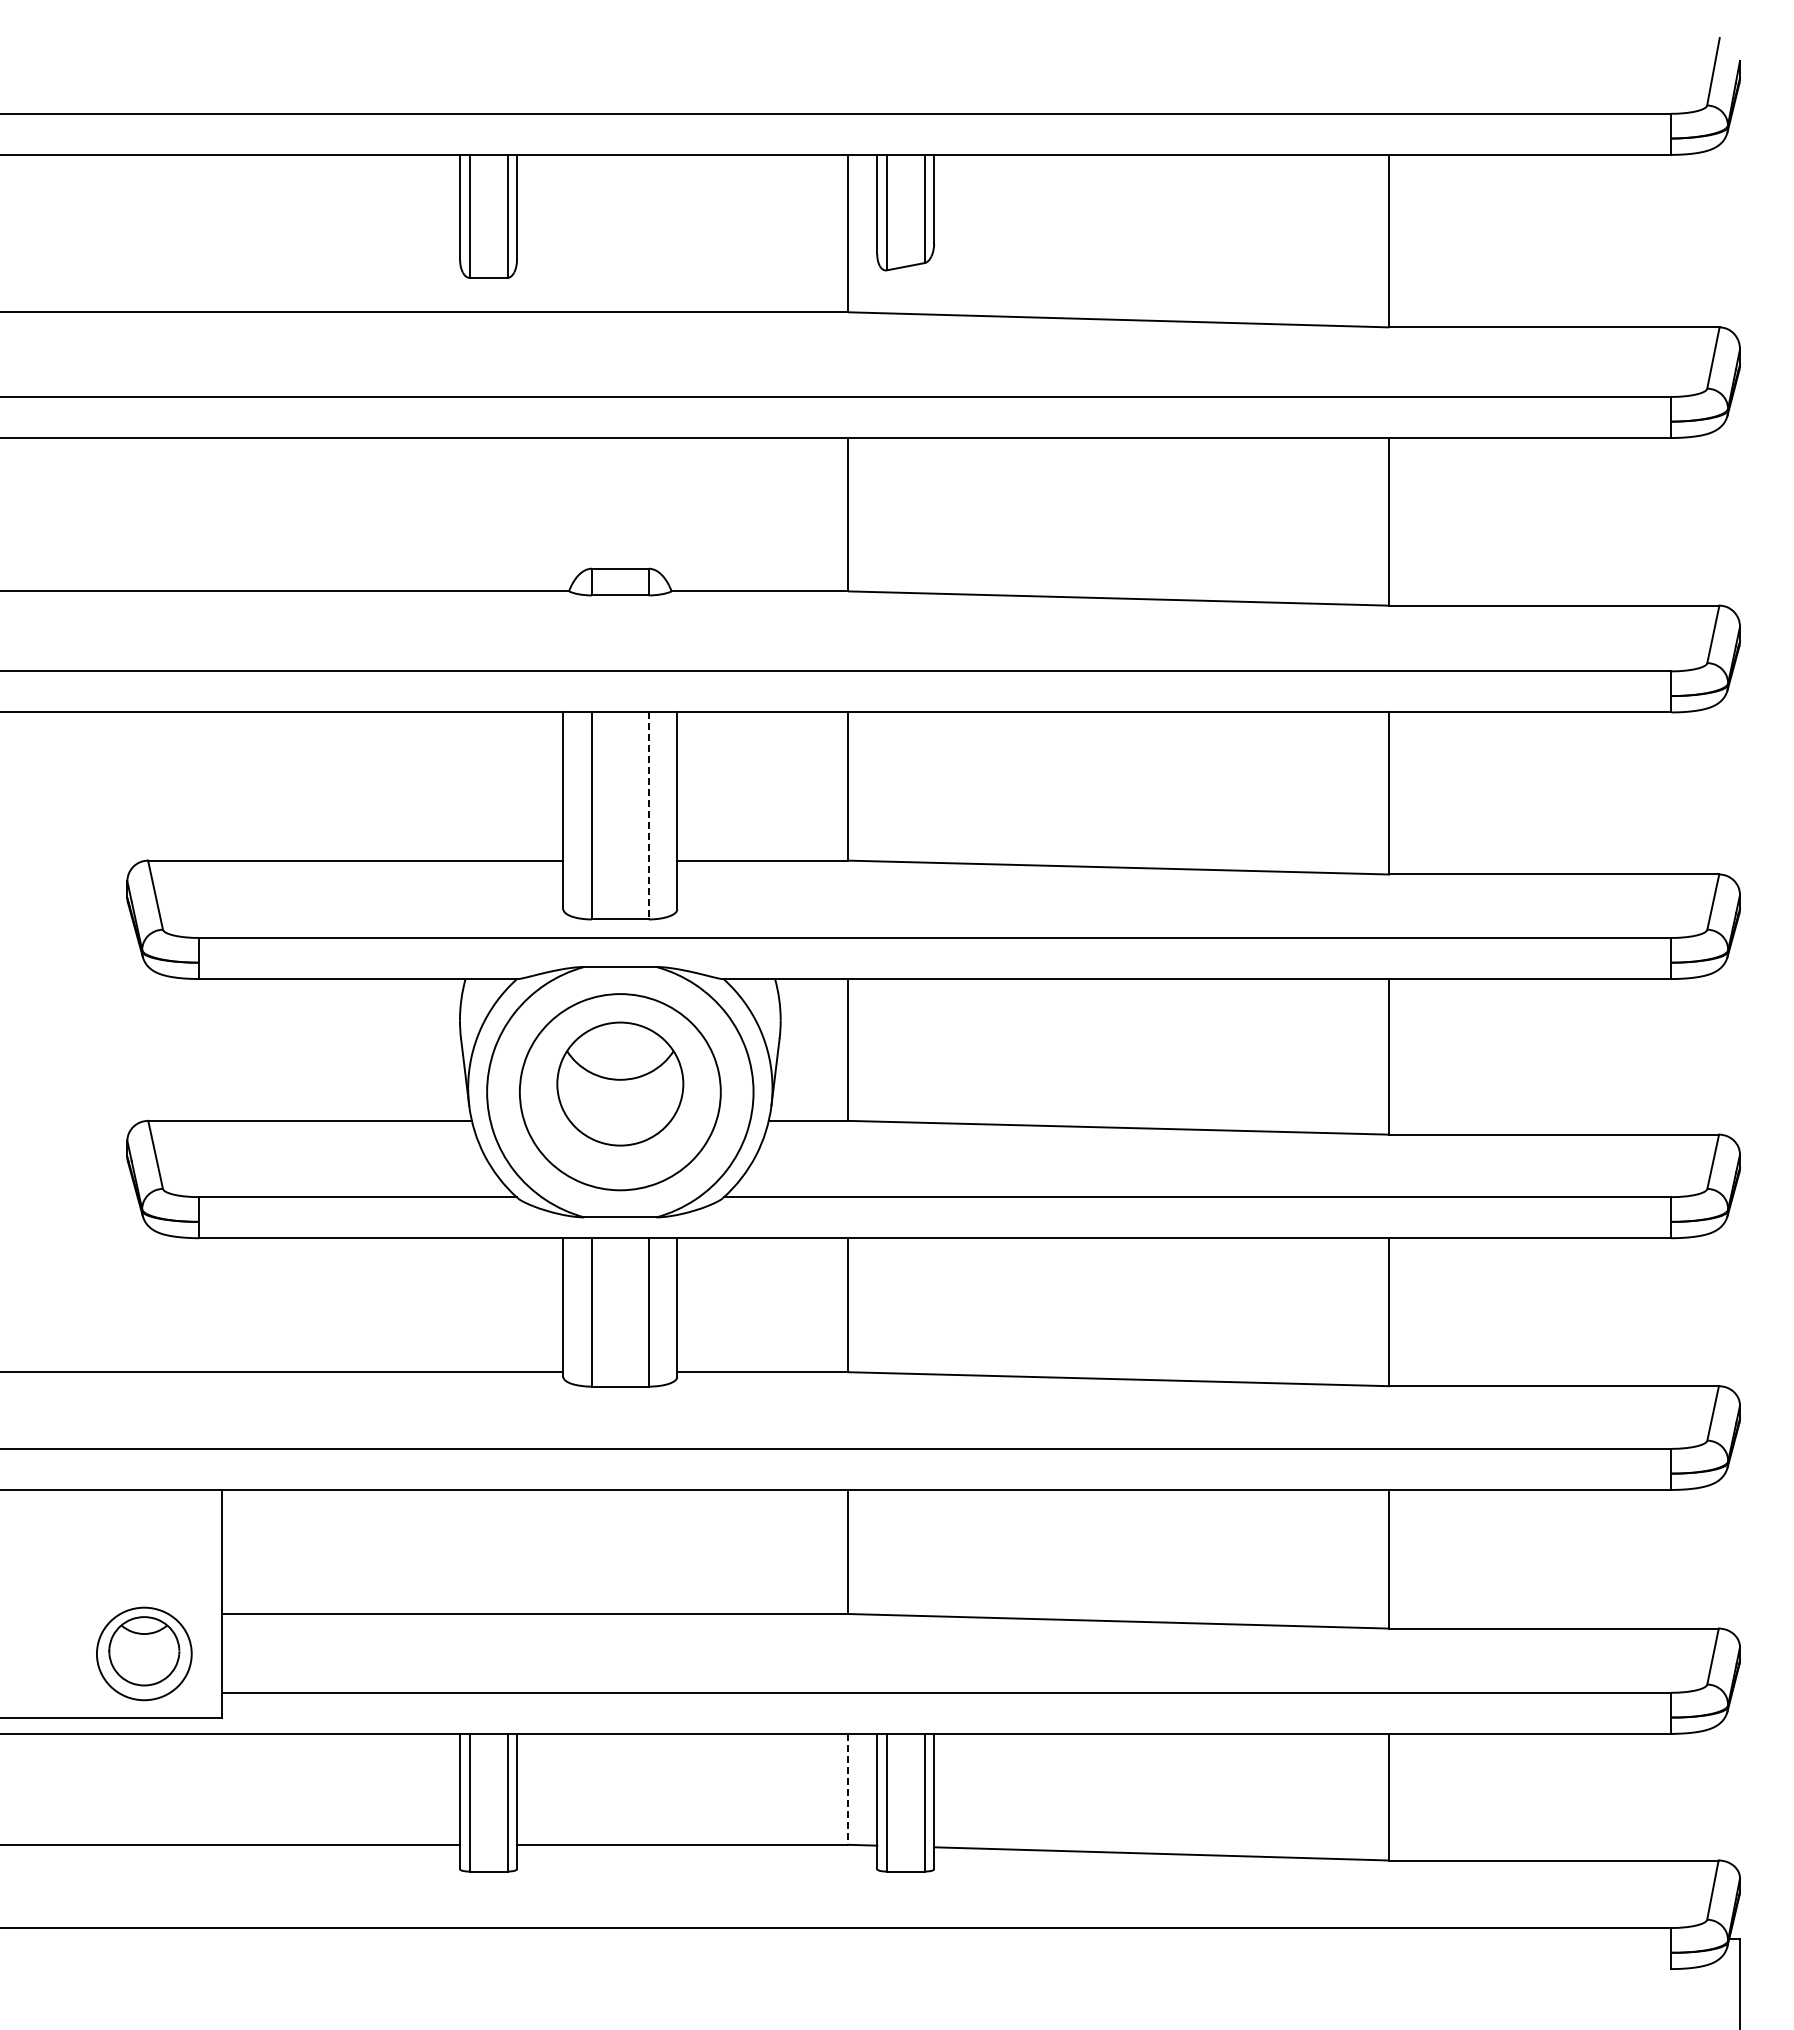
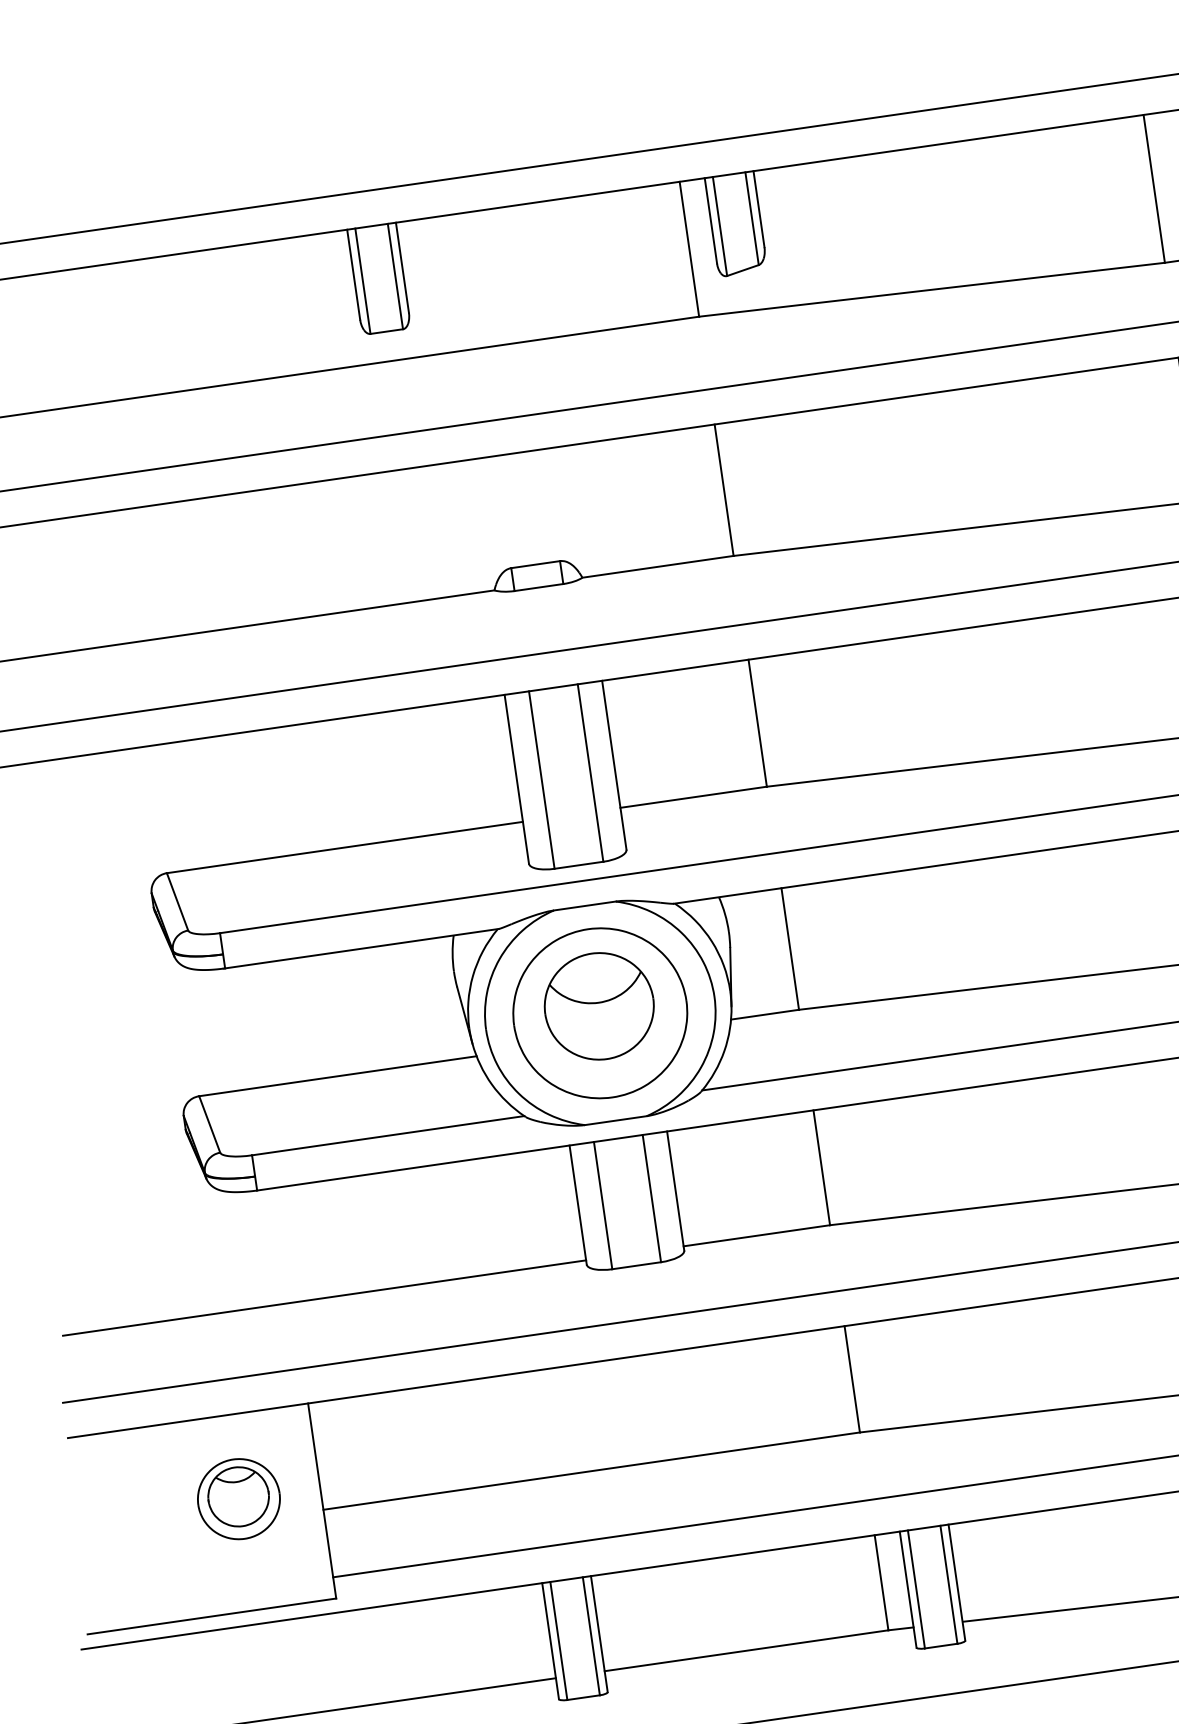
line: (648, 815) -> (590, 772), dashed -> solid
part: (144, 1653) -> (239, 1498), moved
line: (848, 1789) -> (882, 1582), dashed -> solid

